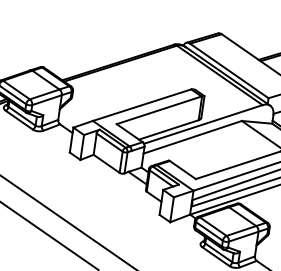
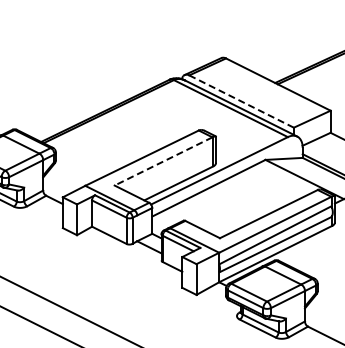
line: (229, 70) -> (241, 101), solid -> dashed
line: (159, 110) -> (163, 161), solid -> dashed

